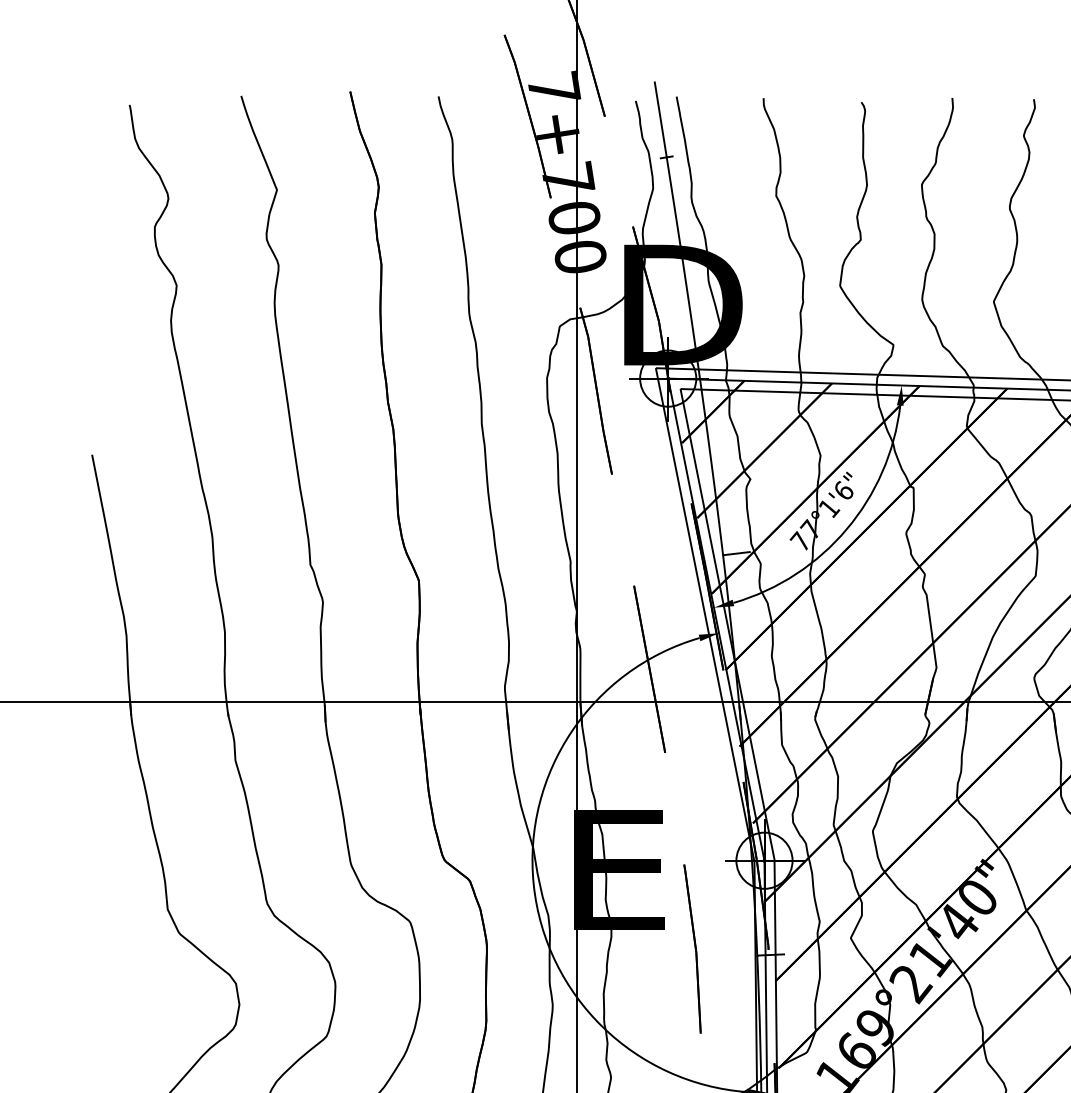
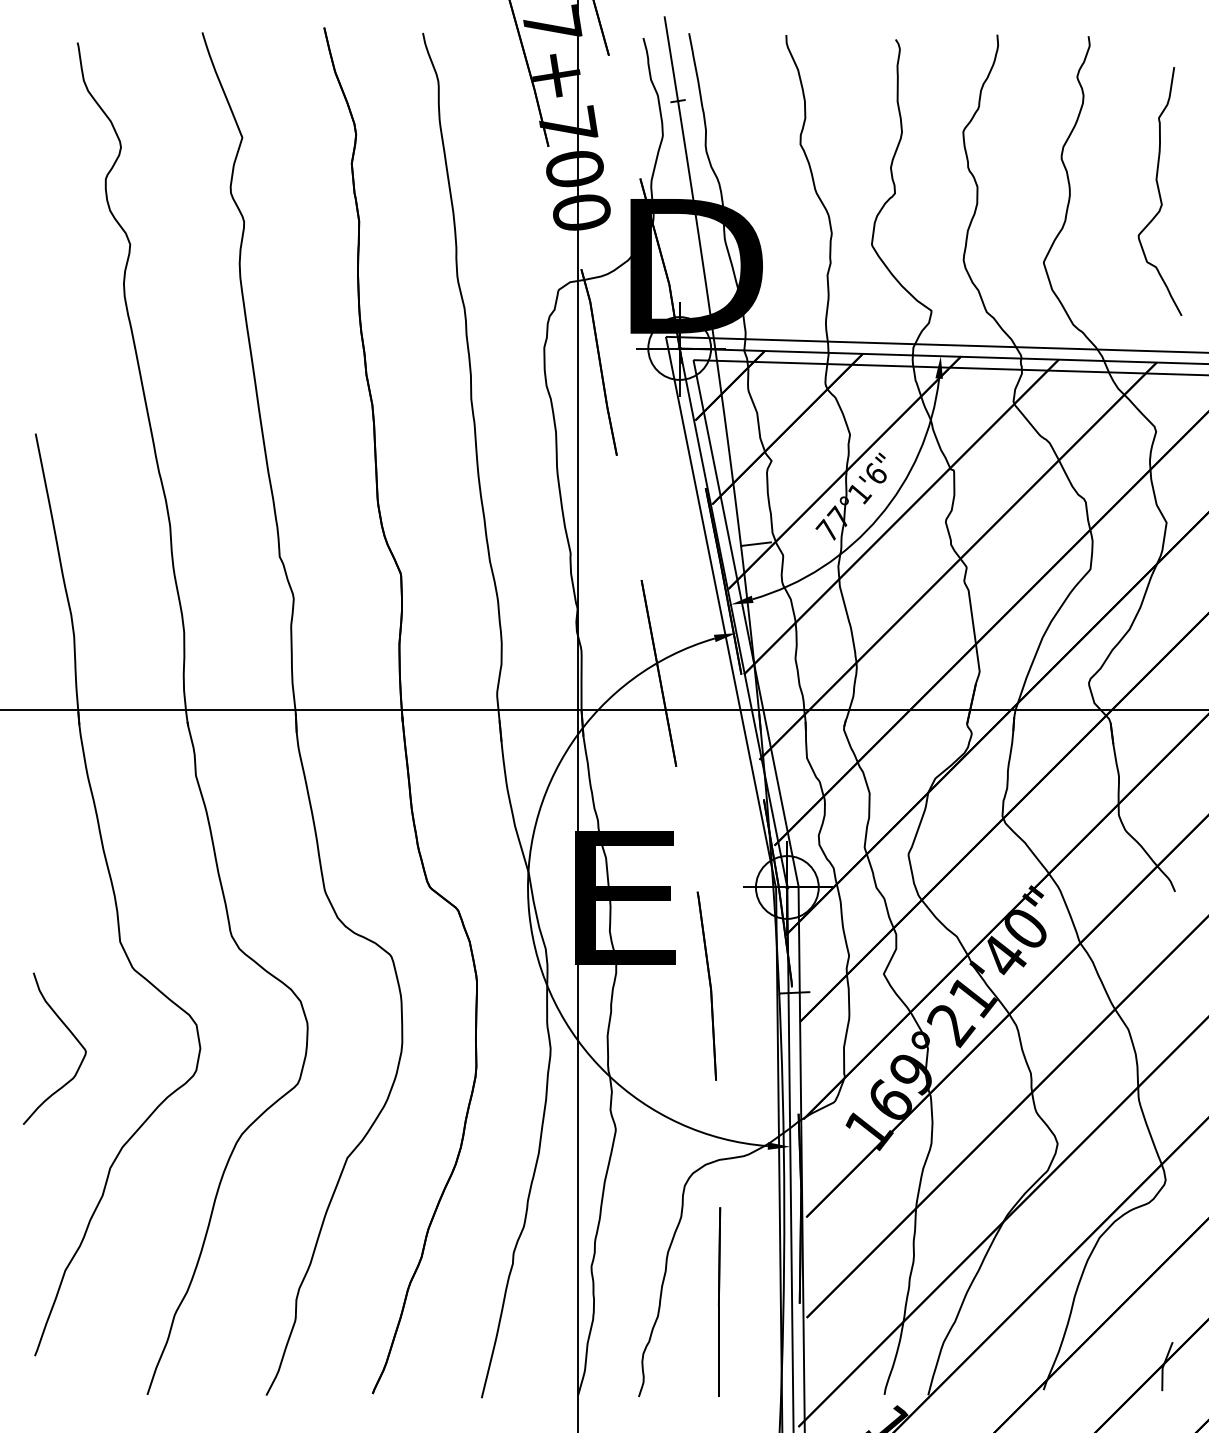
curve: (124, 992) -> (71, 1034), added

